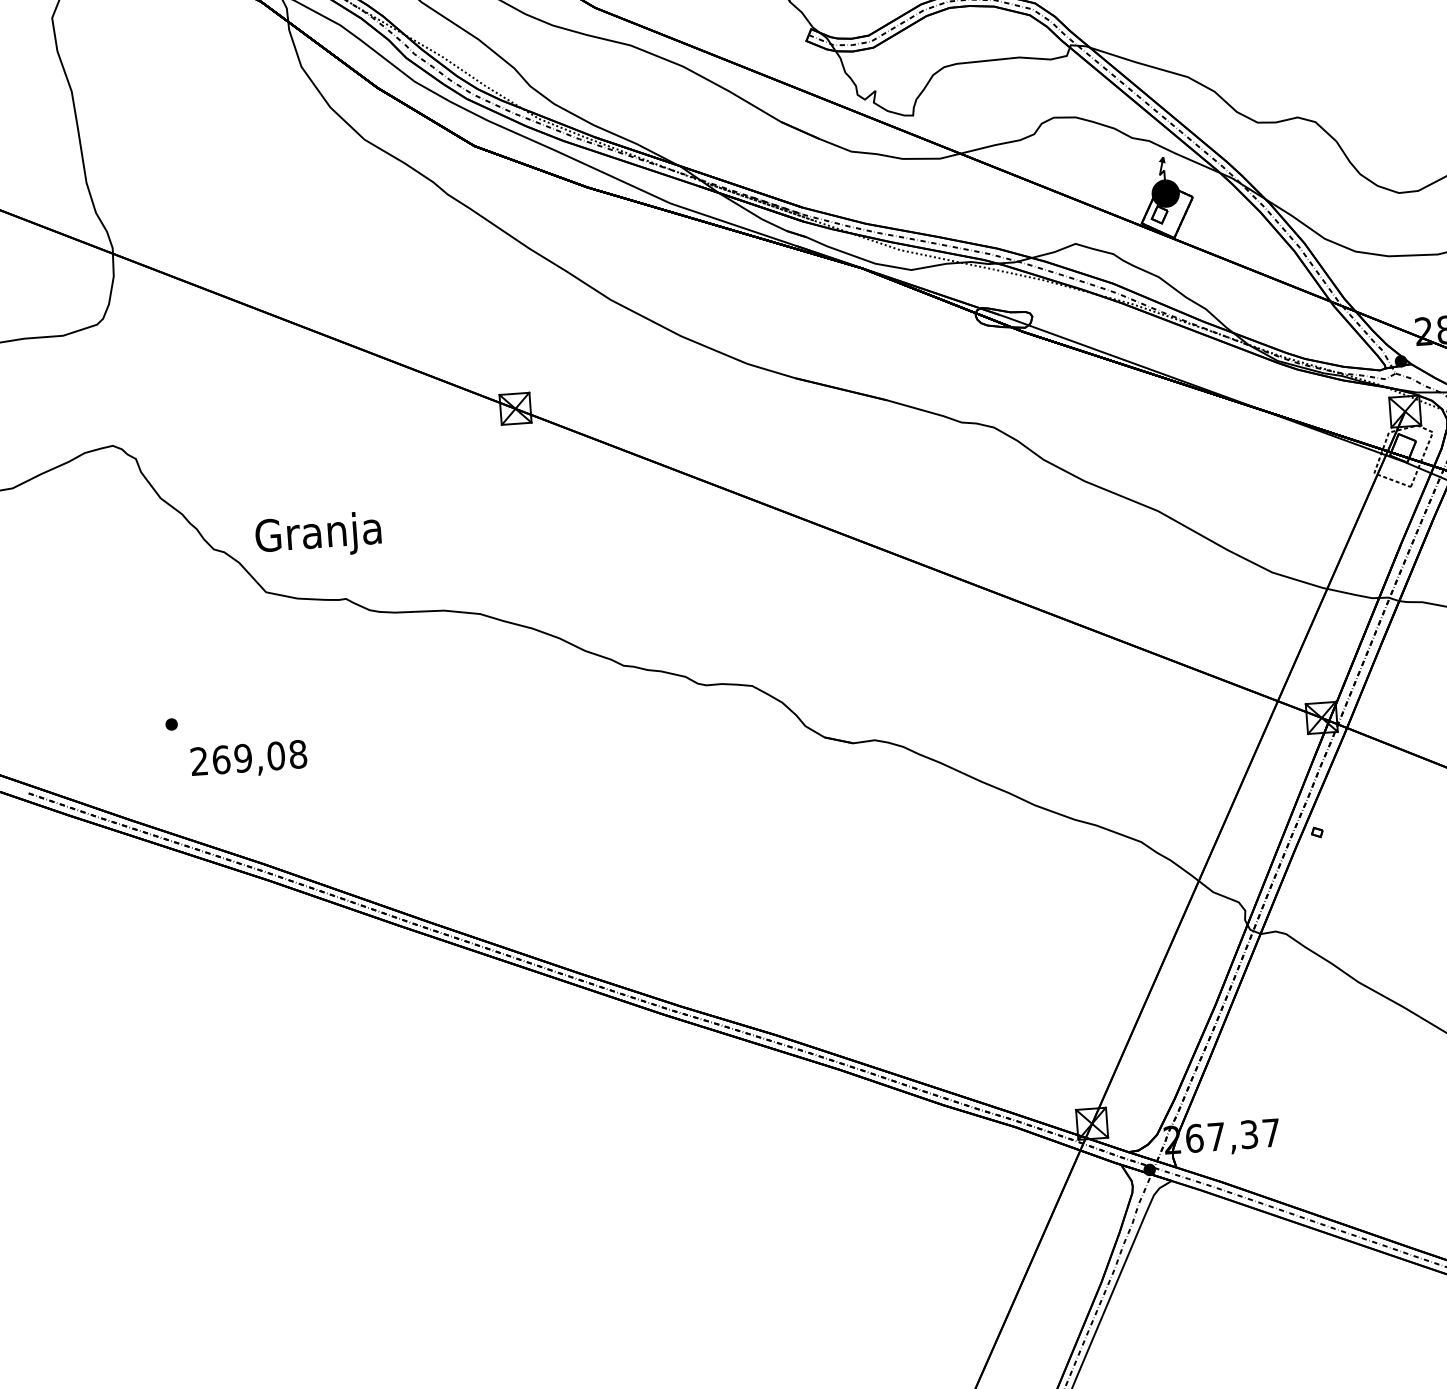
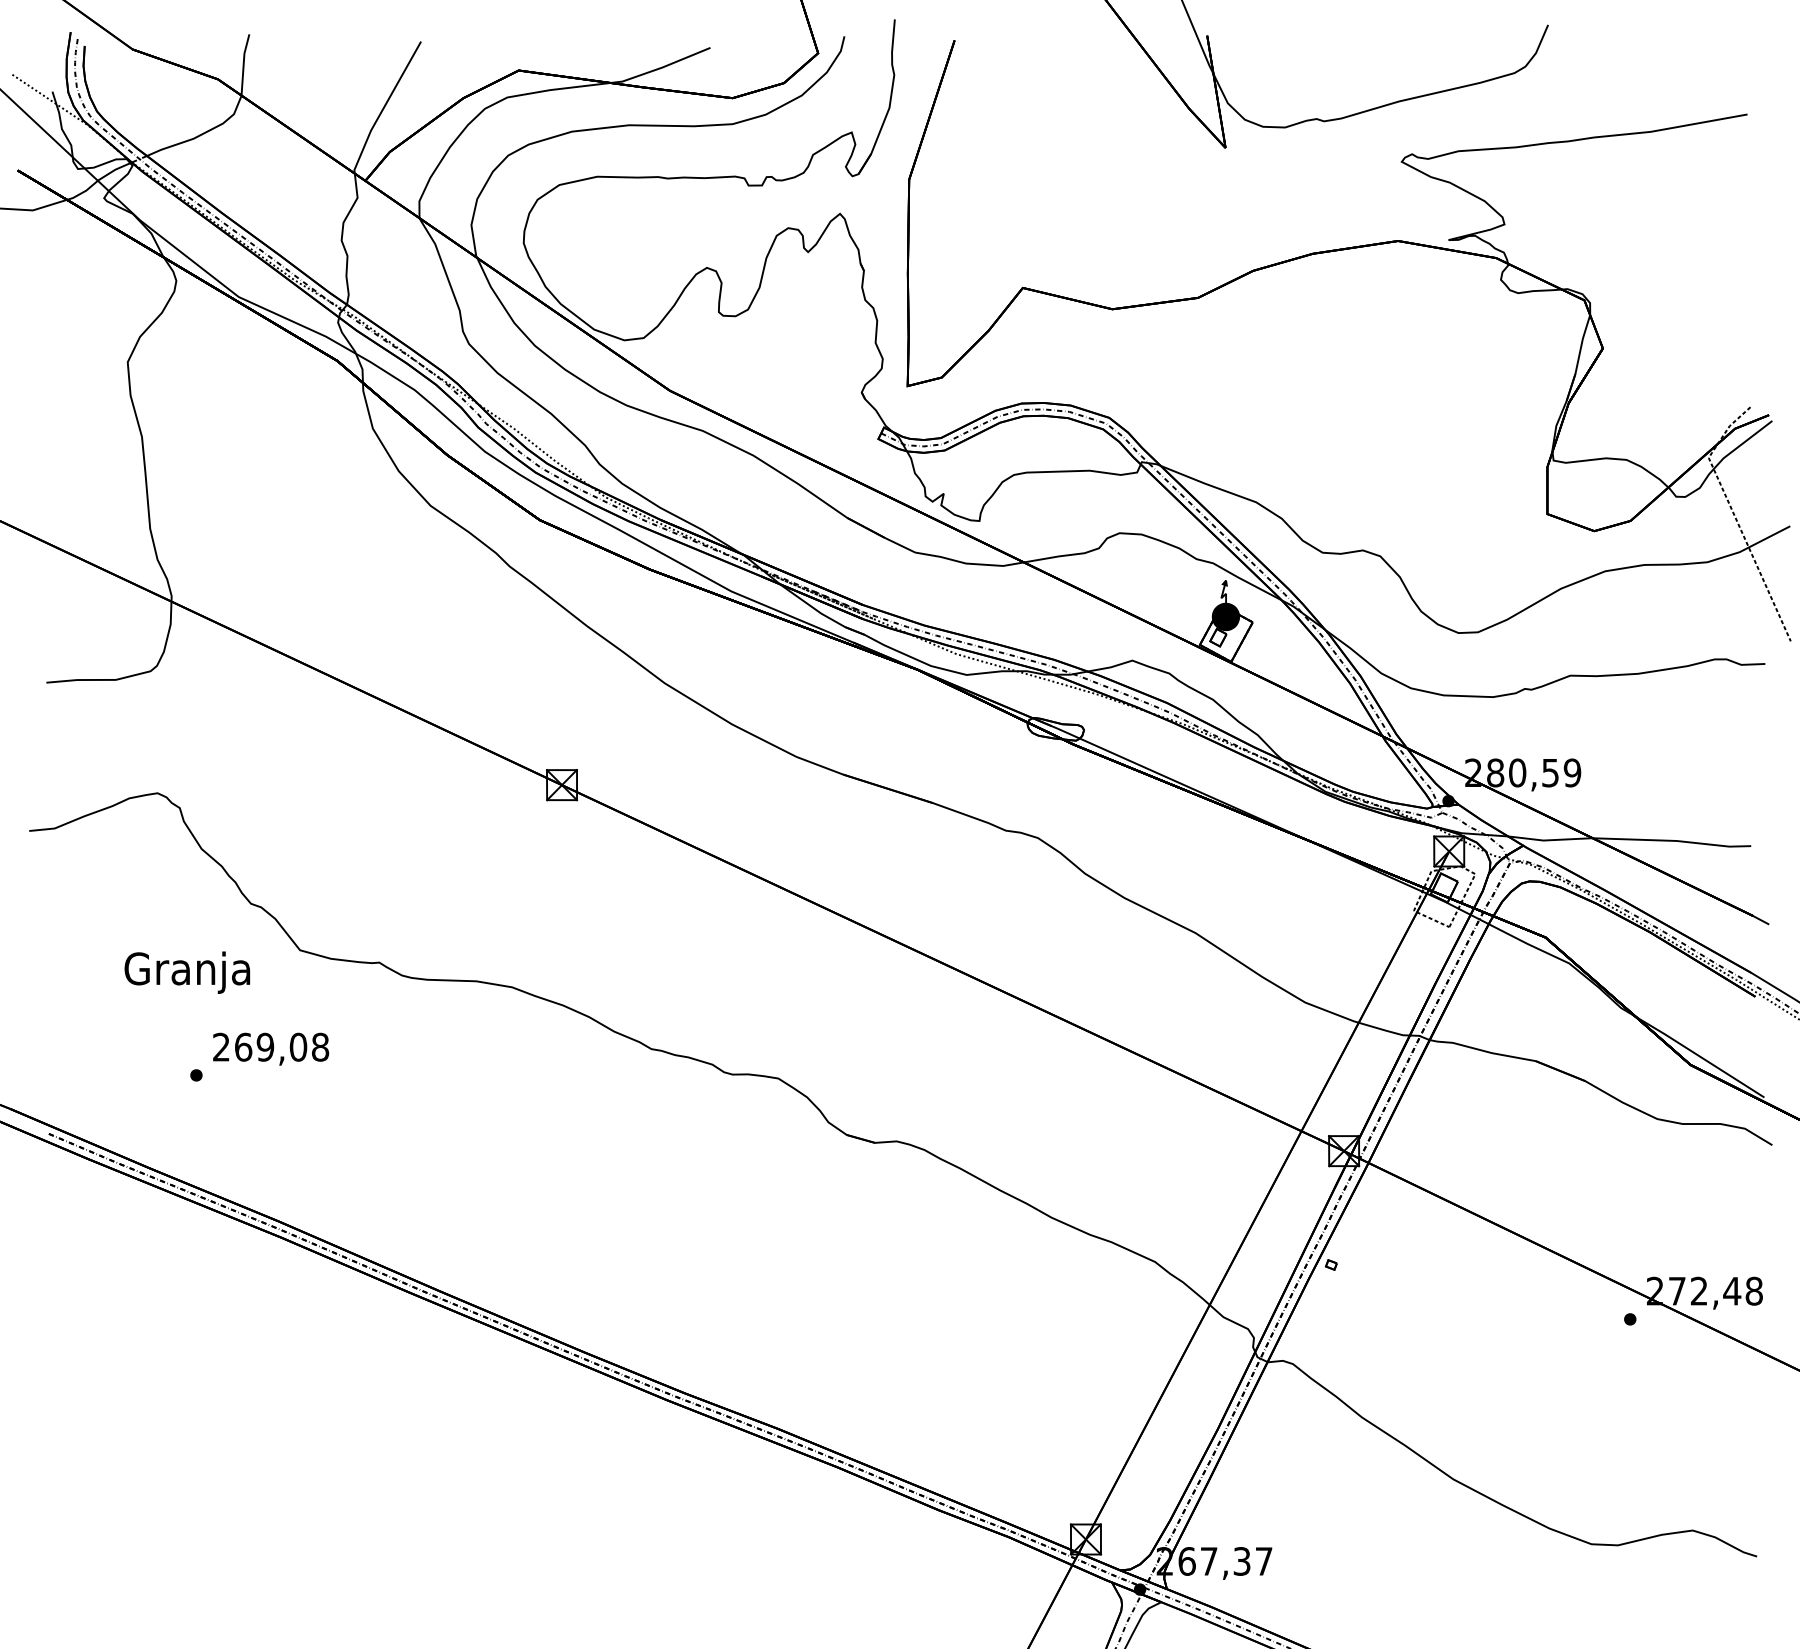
text: (318, 535) -> (187, 972), moved
text: (249, 759) -> (271, 1048), moved

